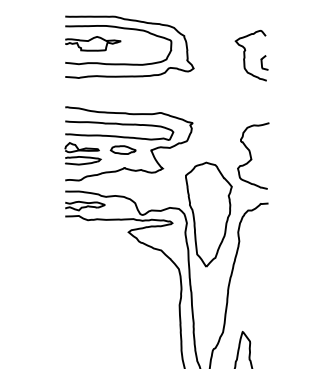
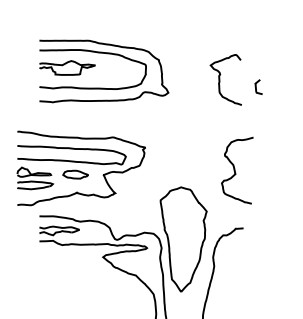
curve: (262, 62) -> (256, 86), moved
part: (128, 143) -> (80, 168), moved
curve: (251, 155) -> (235, 170), moved

